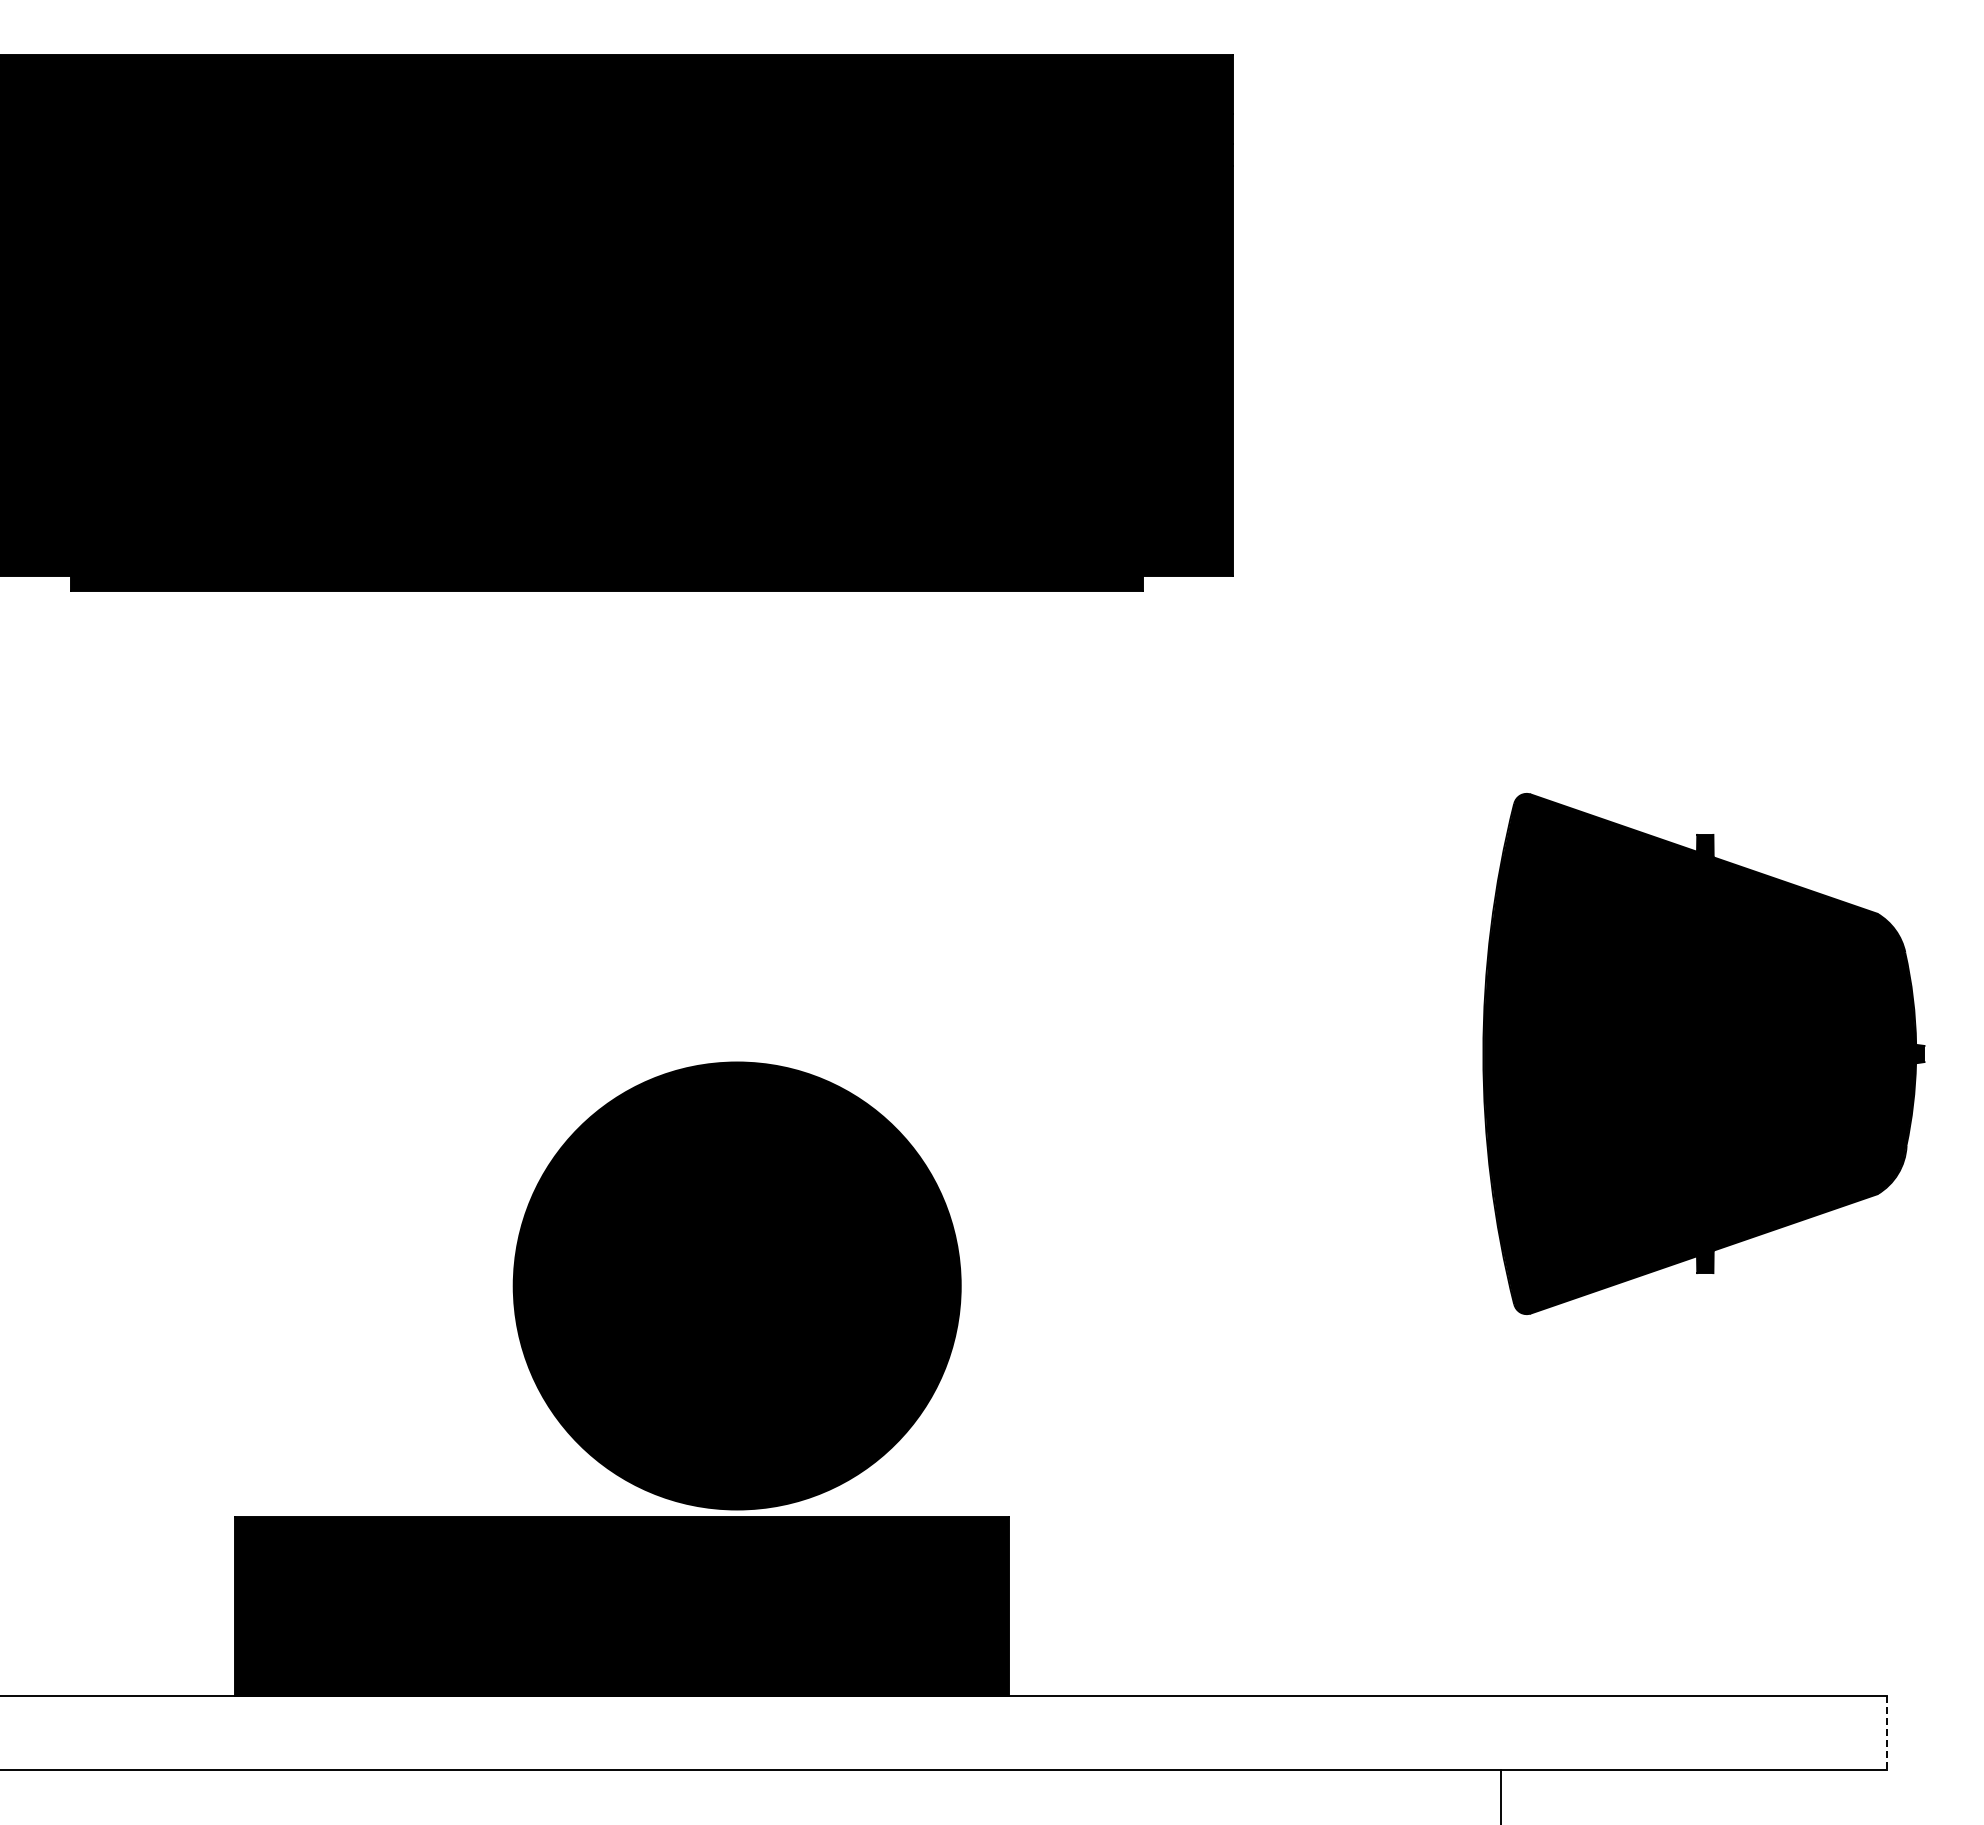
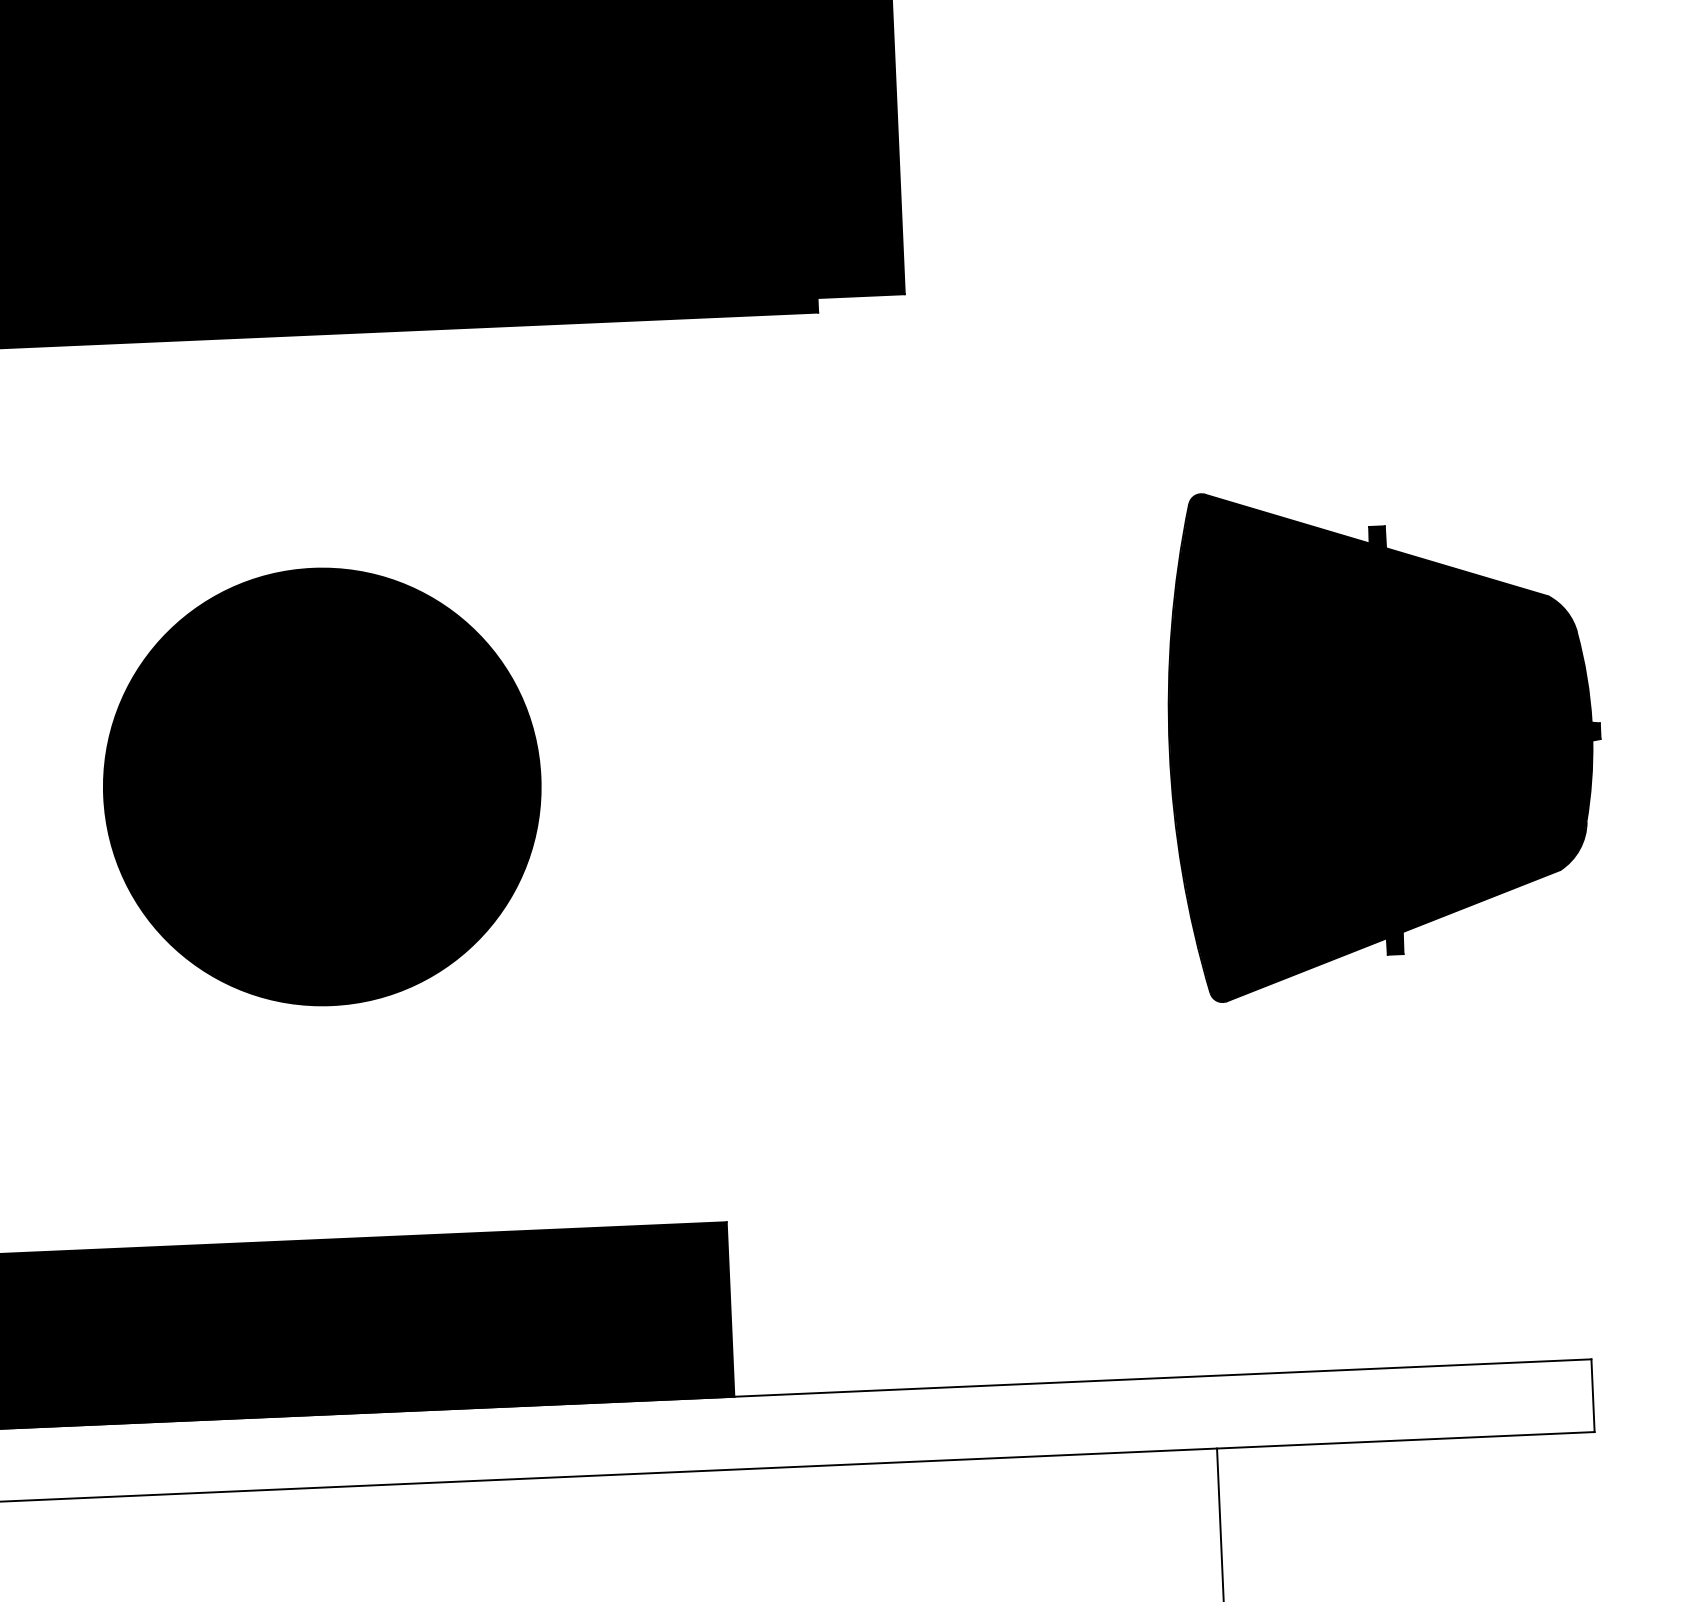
part: (736, 1285) -> (321, 786), moved
line: (1887, 1733) -> (1593, 1396), dashed -> solid

